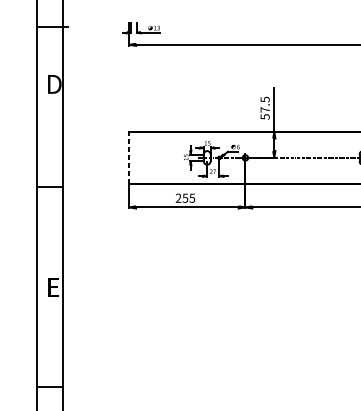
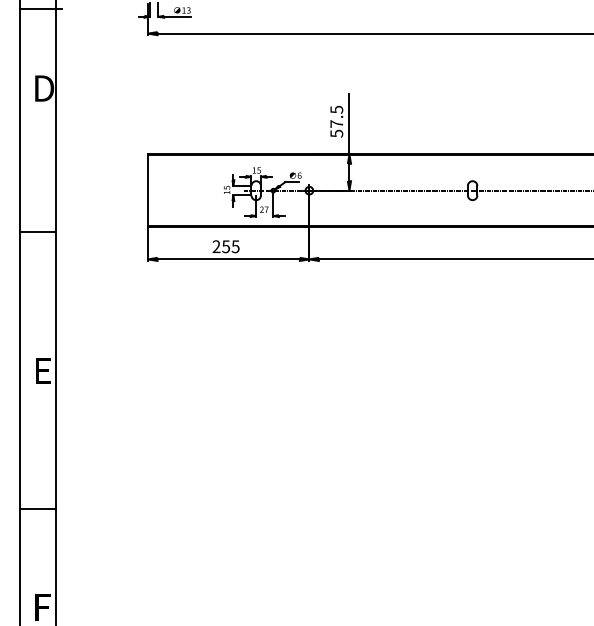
line: (129, 157) -> (148, 190), dashed -> solid

